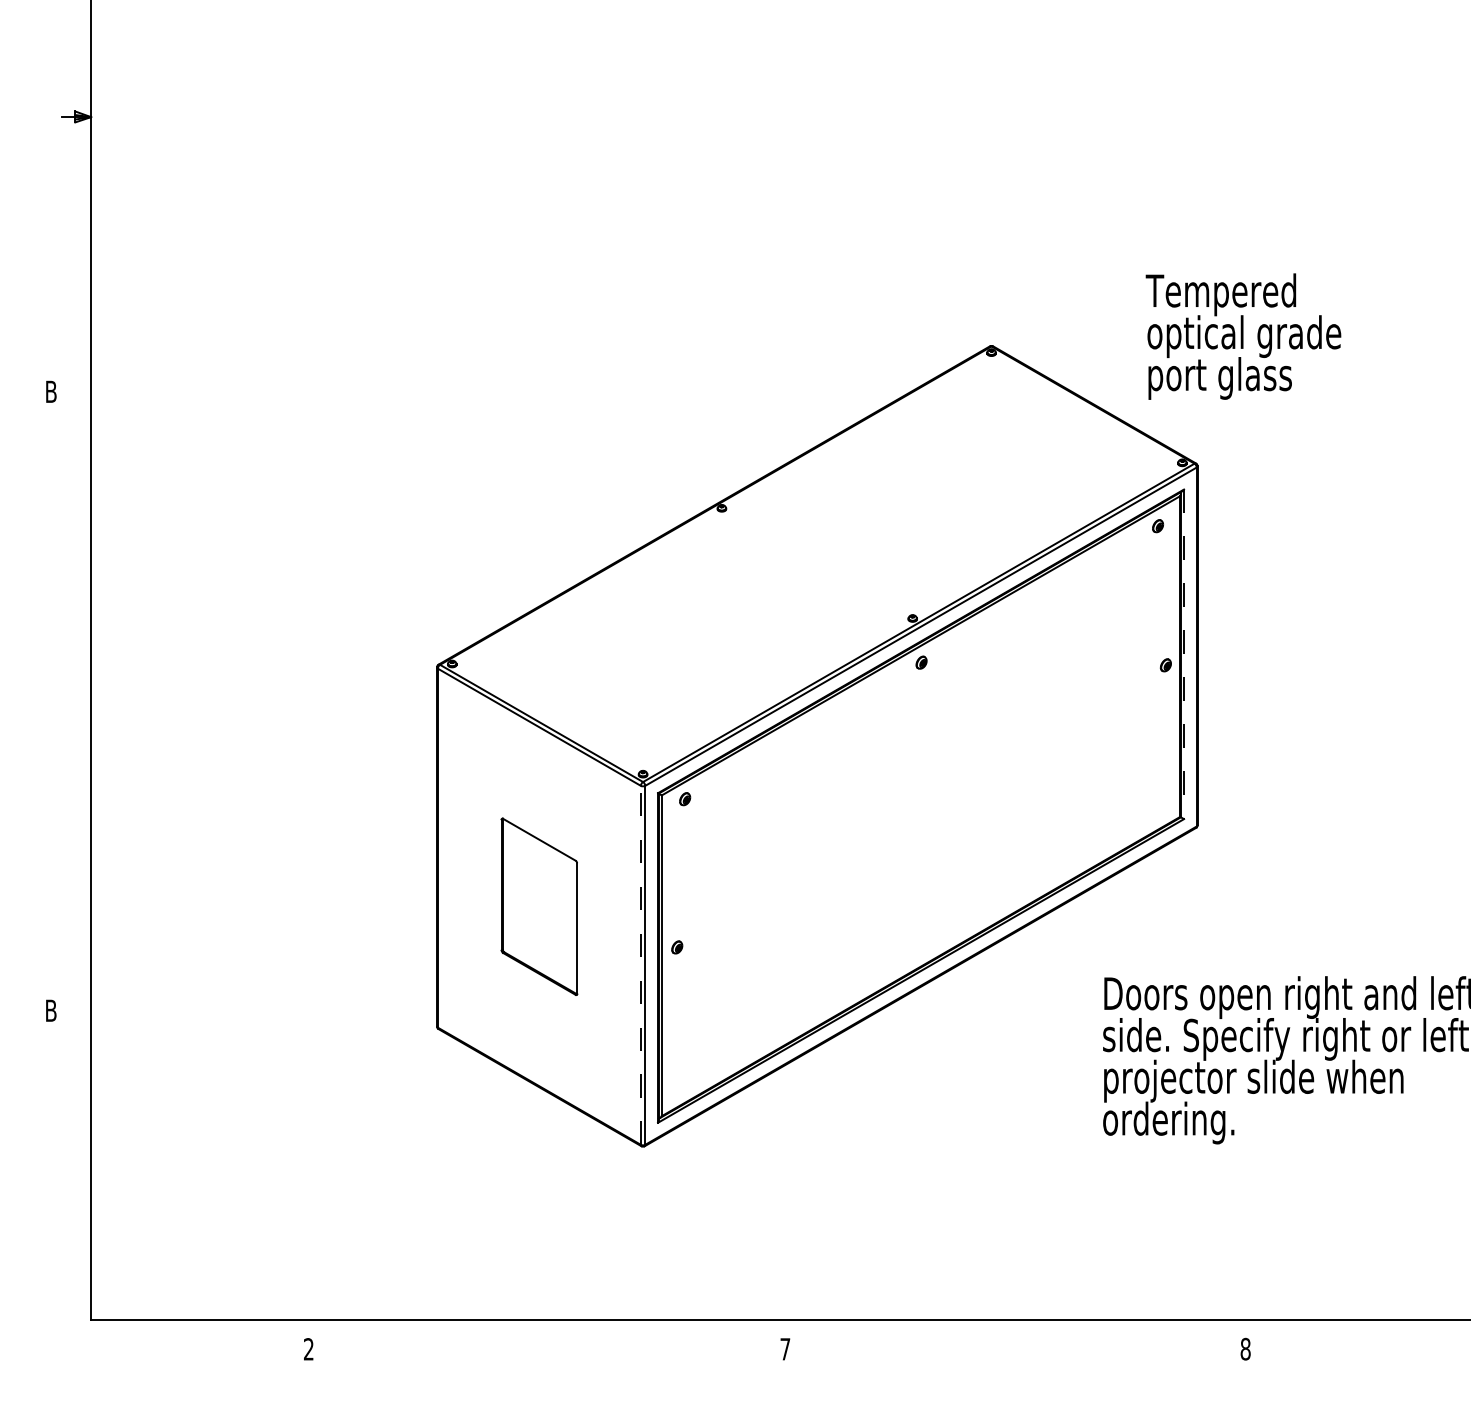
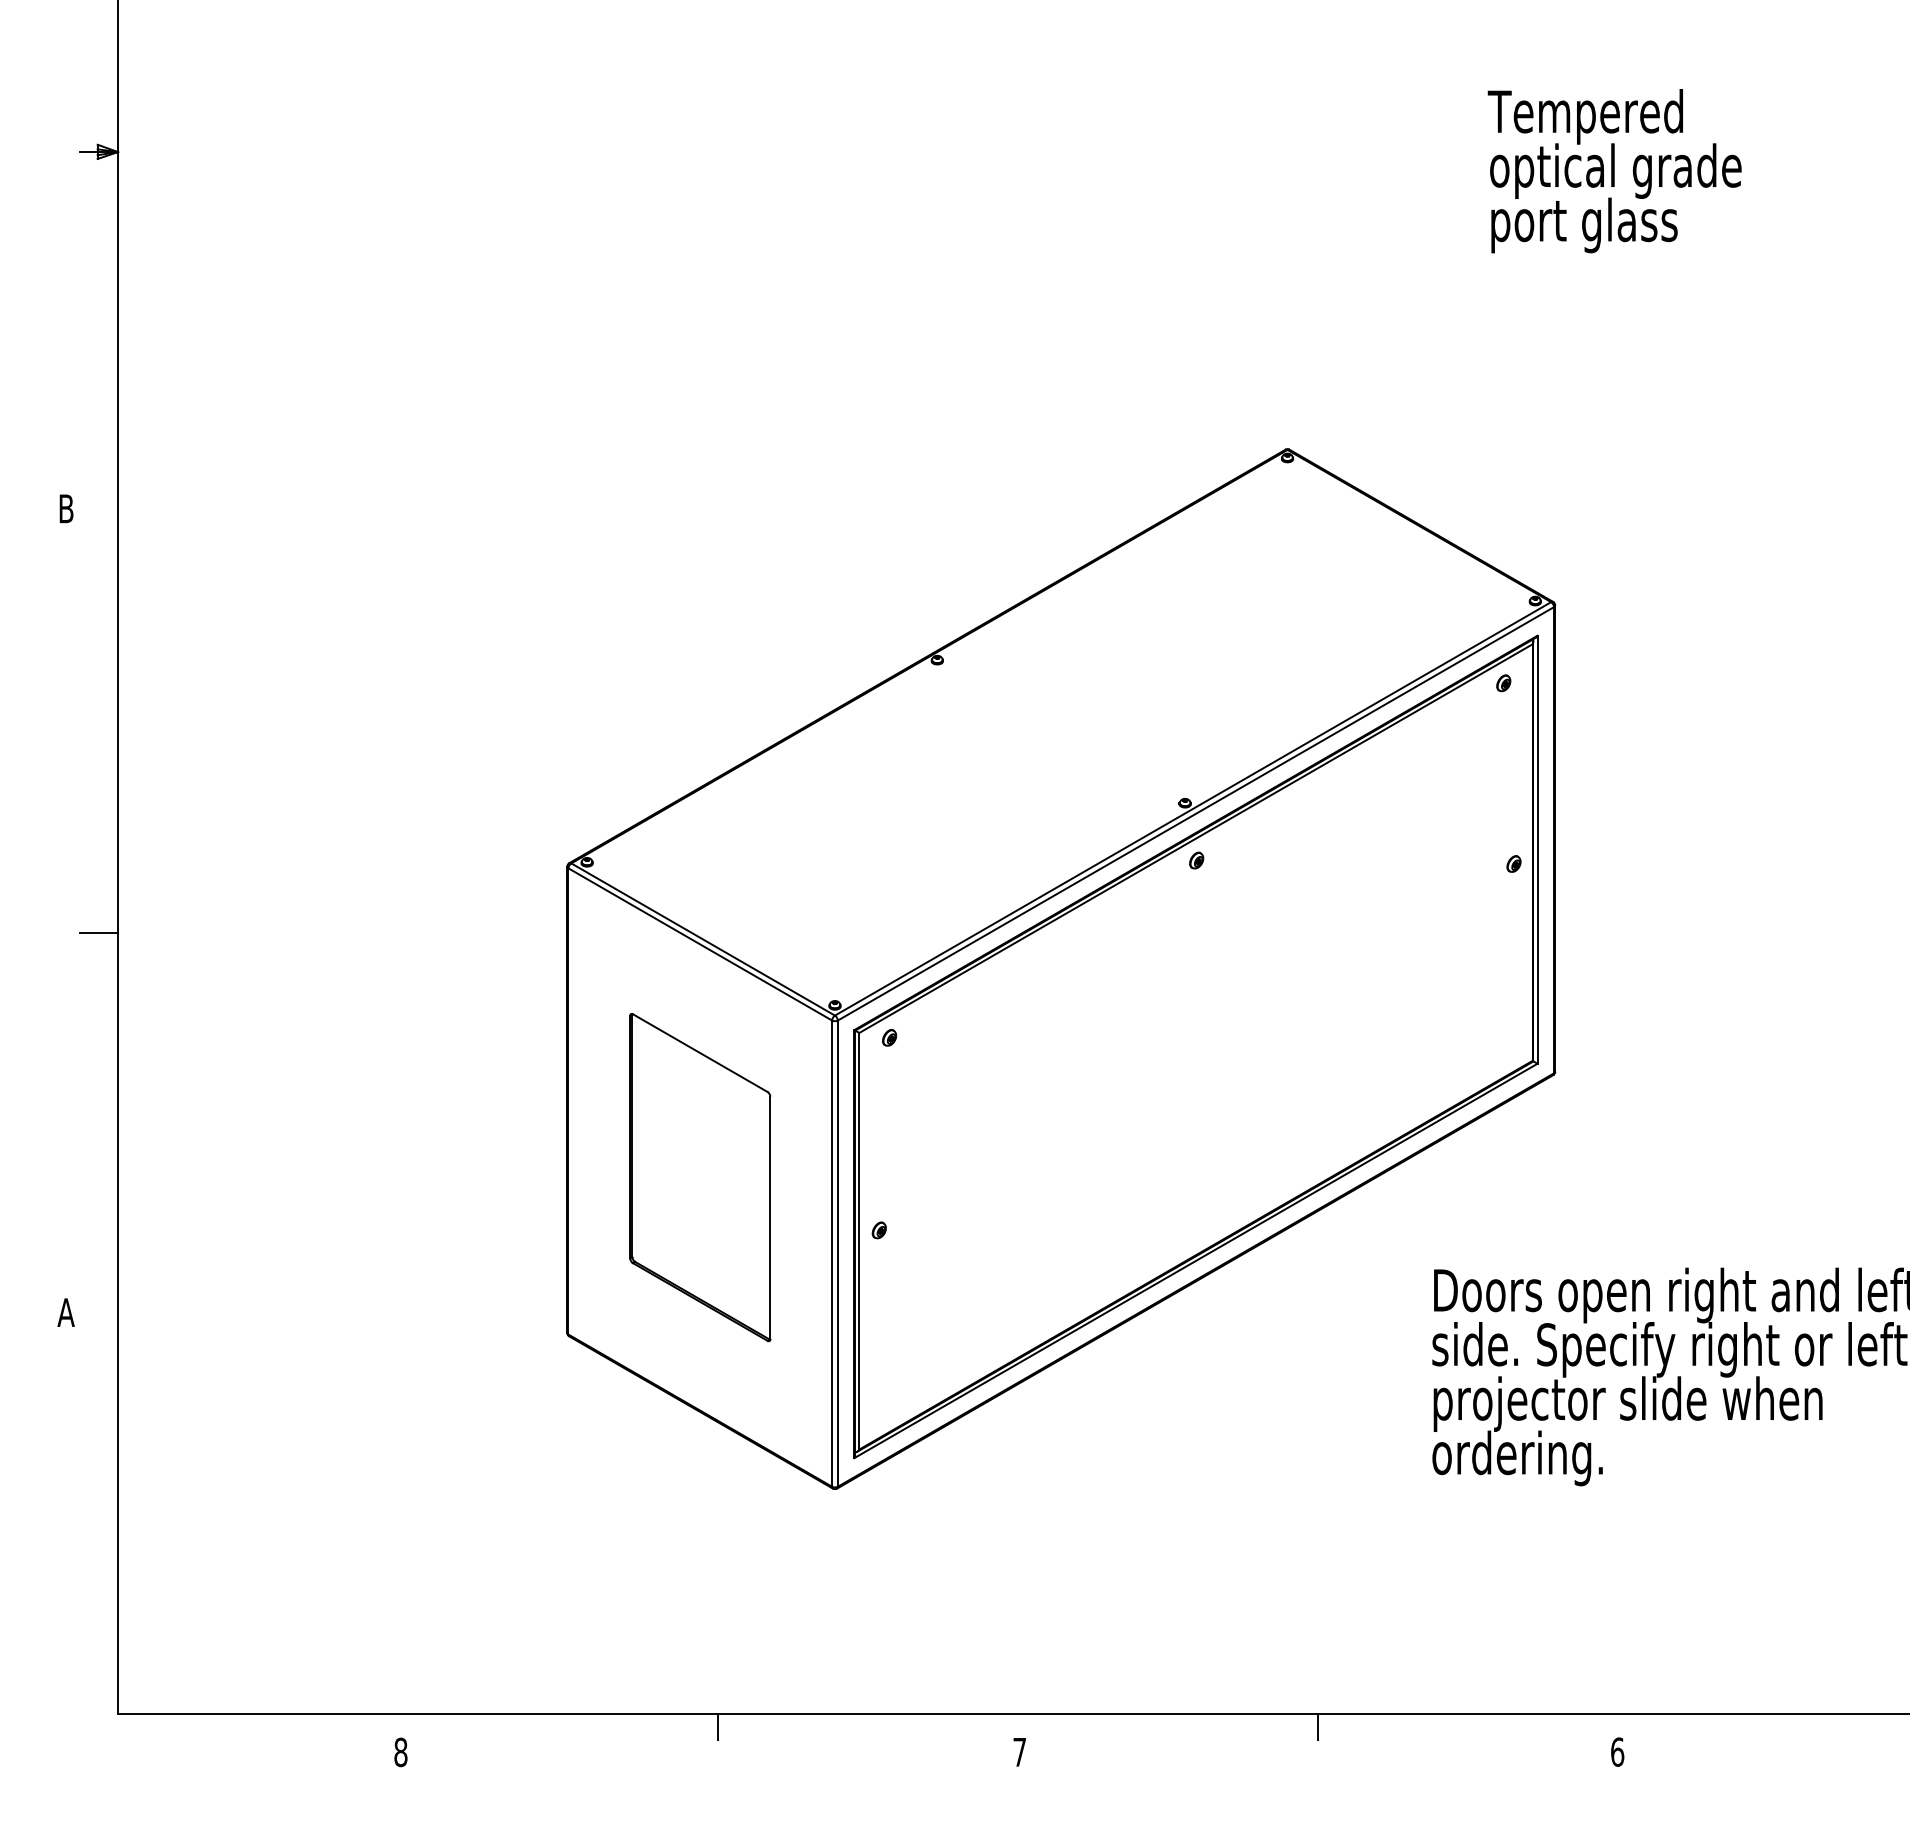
text: (1243, 336) -> (1614, 171), moved
line: (1184, 654) -> (1537, 850), dashed -> solid
line: (76, 718) -> (99, 933), added
part: (539, 906) -> (700, 1177), size x1.43
line: (641, 965) -> (832, 1253), dashed -> solid
text: (50, 1010) -> (65, 1312), B -> A
line: (553, 1329) -> (718, 1726), added
line: (1015, 1329) -> (1318, 1726), added
text: (1245, 1348) -> (1617, 1751), 8 -> 6
text: (308, 1349) -> (400, 1752), 2 -> 8

